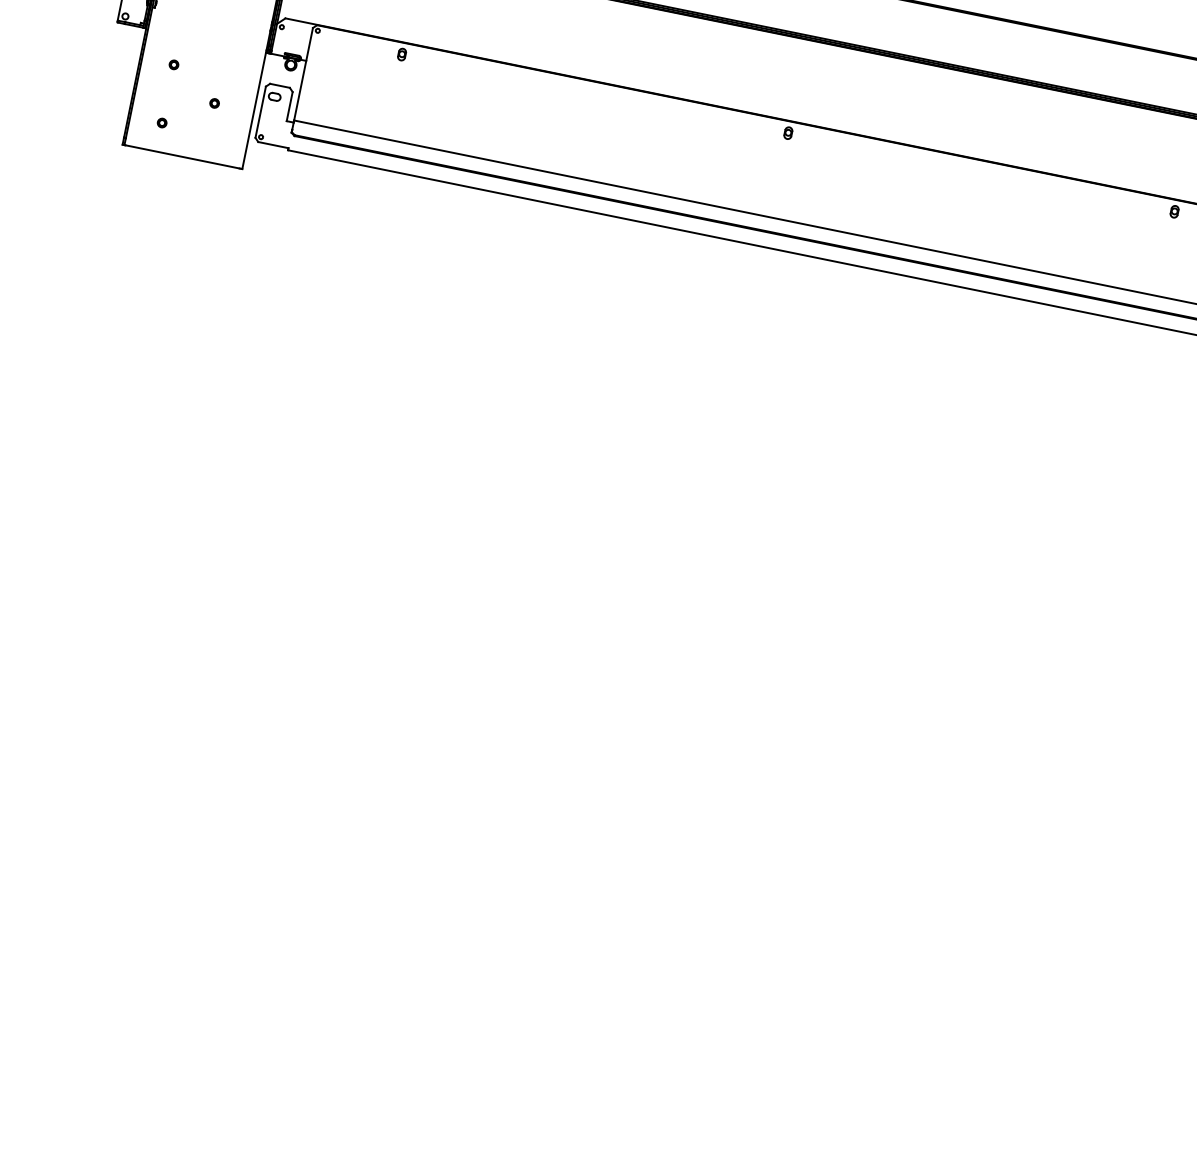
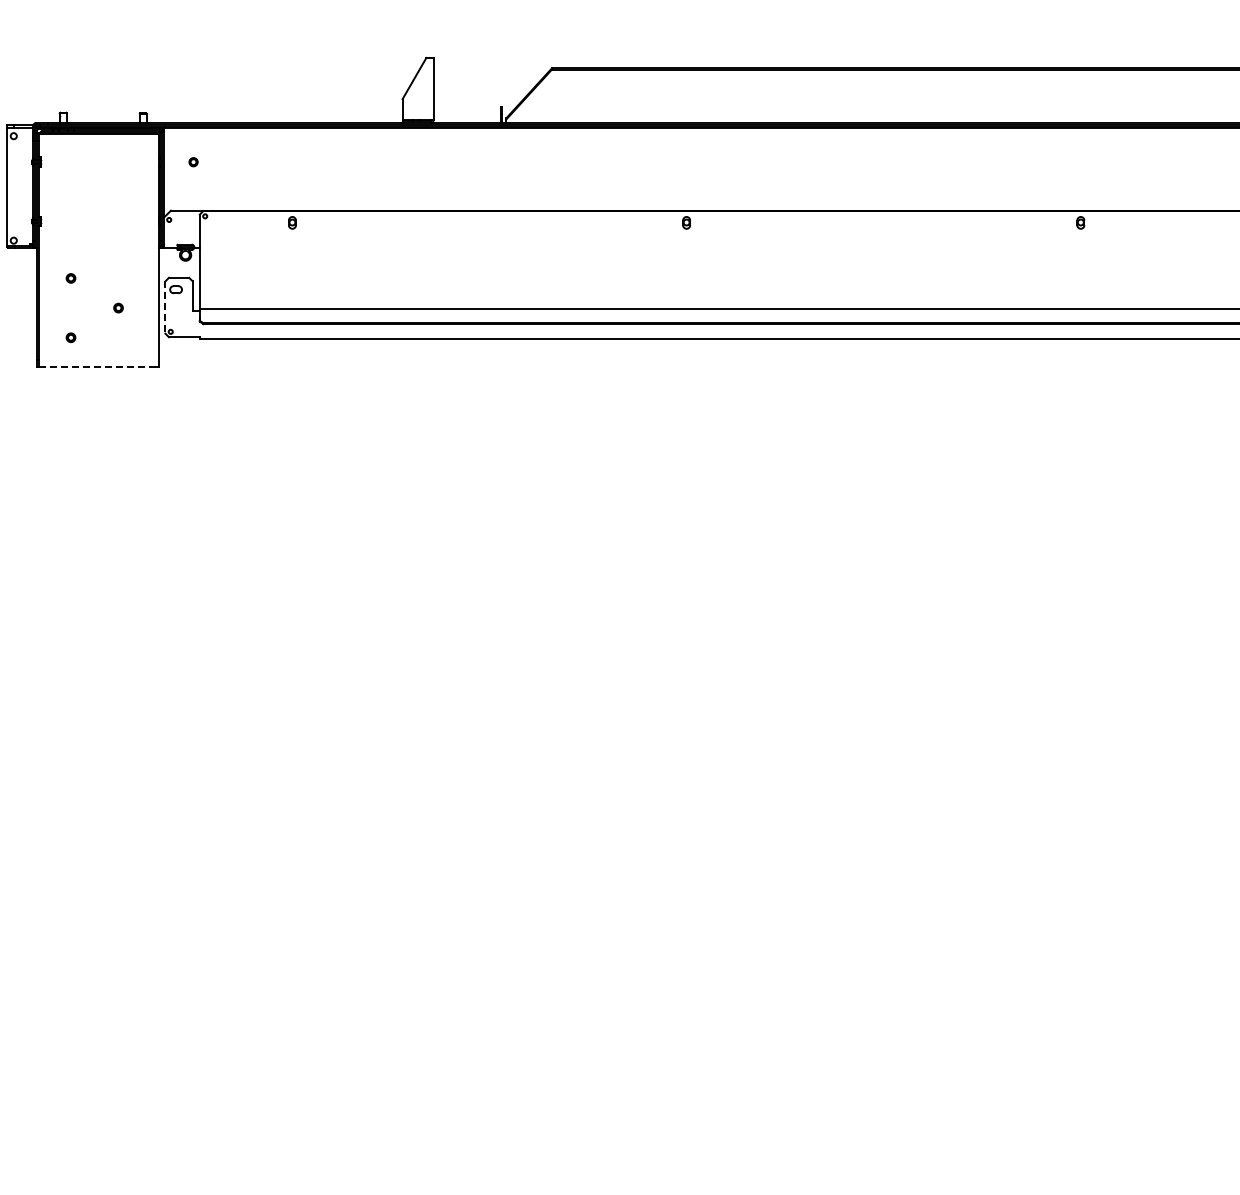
line: (260, 113) -> (165, 308), solid -> dashed
line: (183, 156) -> (98, 366), solid -> dashed

